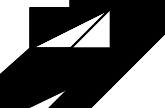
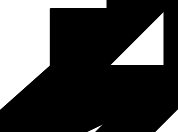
fill: (70, 28) -> (107, 37), added

